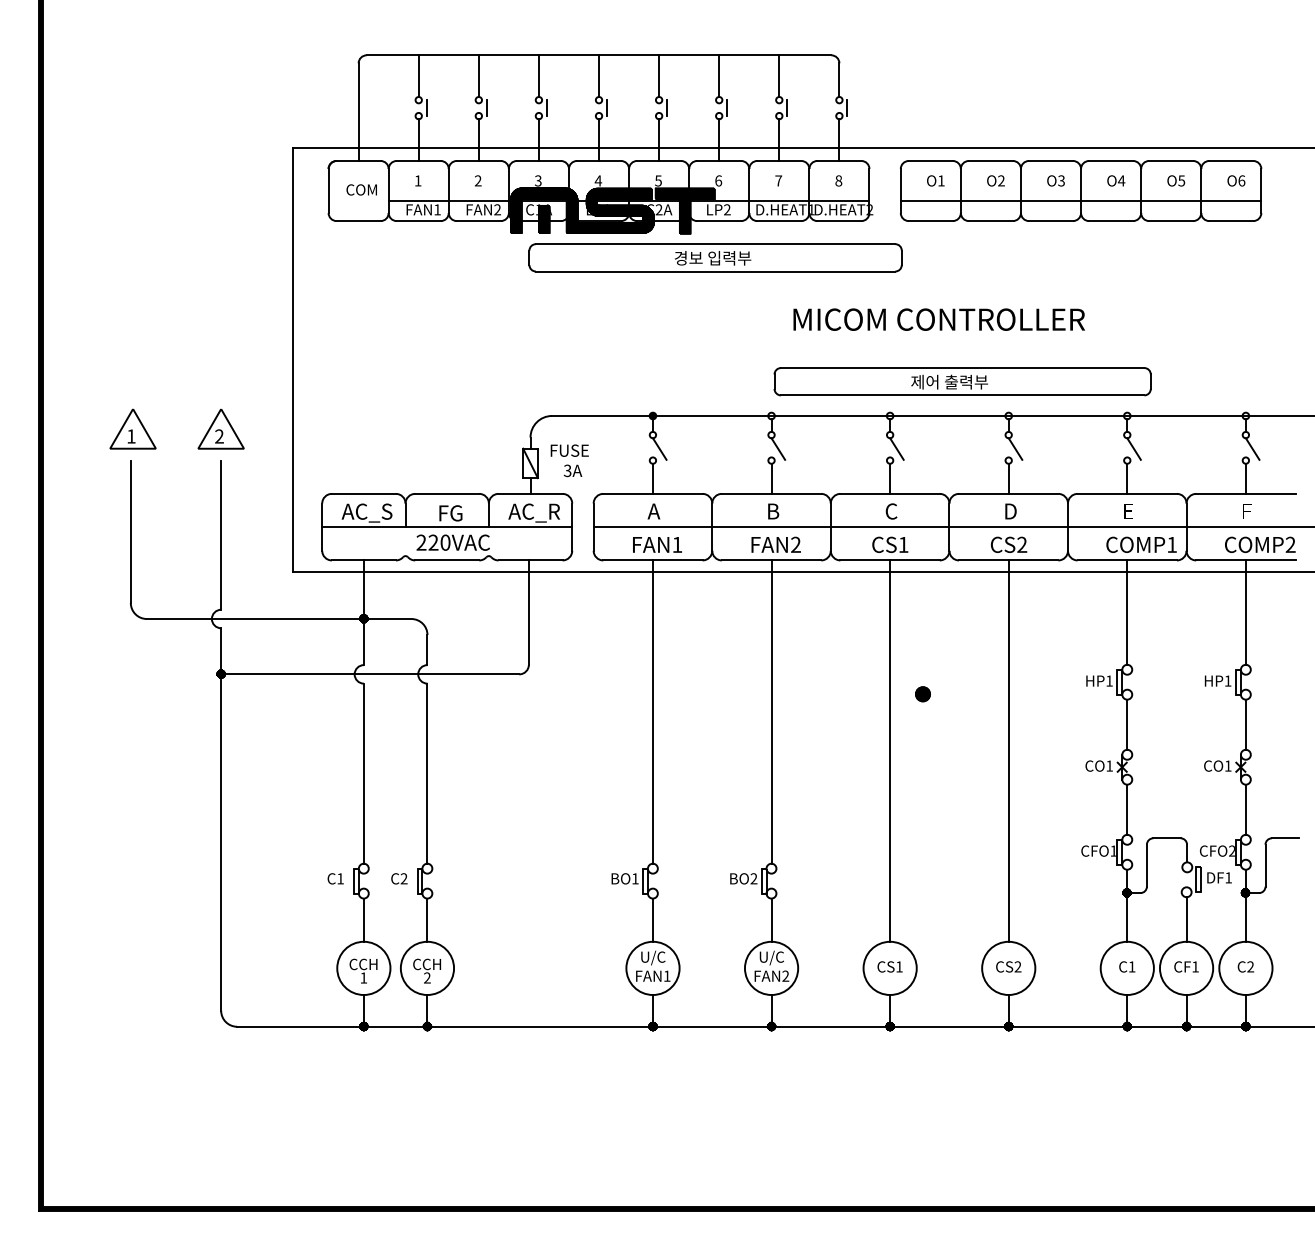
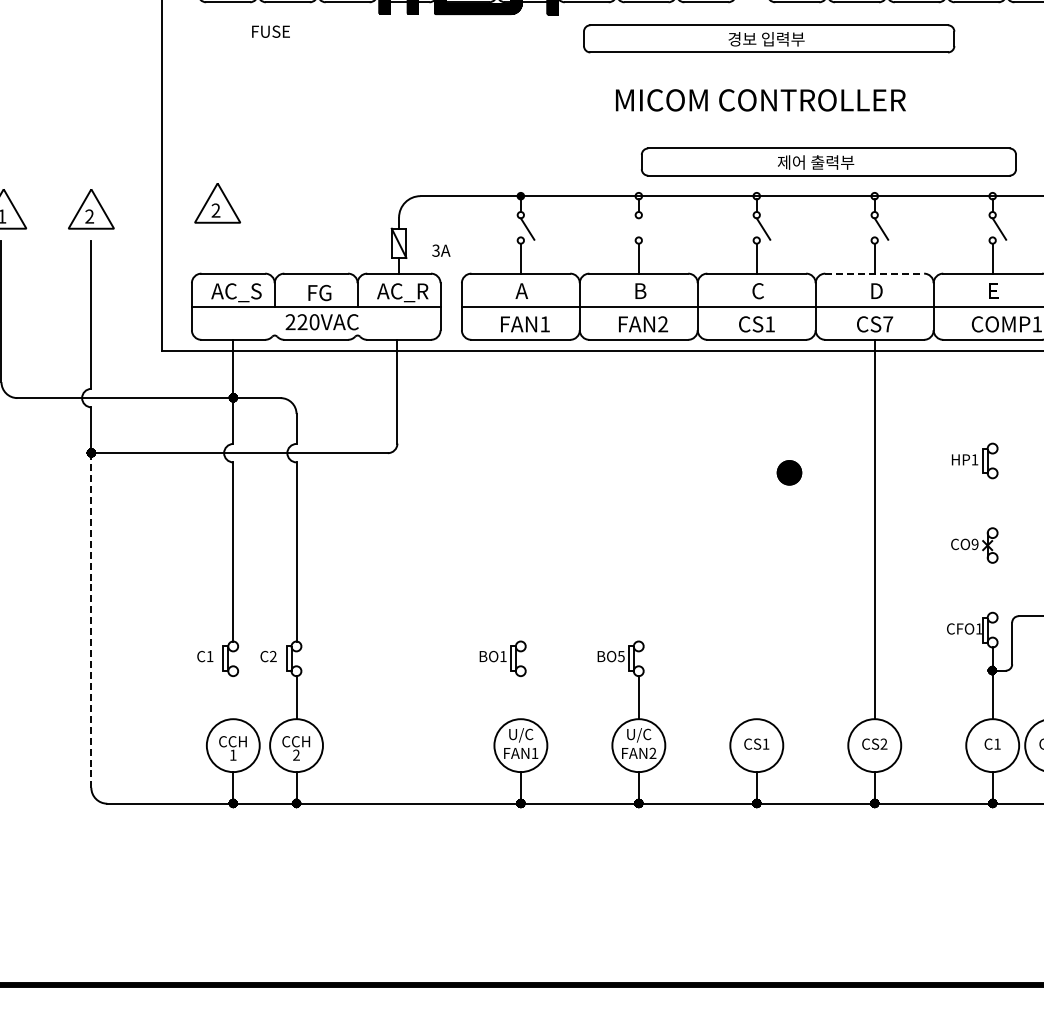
part: (715, 257) -> (769, 38), moved
text: (938, 319) -> (760, 100), moved
part: (347, 422) -> (217, 202), added
line: (778, 448) -> (645, 228), removed
text: (569, 450) -> (270, 31), moved
line: (1008, 493) -> (874, 273), solid -> dashed
text: (1022, 544) -> (888, 323), CS2 -> CS7
line: (1127, 612) -> (992, 391), removed
part: (922, 694) -> (788, 473), size x1.6
line: (652, 711) -> (520, 490), removed
line: (771, 711) -> (638, 490), removed
line: (1127, 724) -> (992, 503), removed
line: (890, 750) -> (757, 528), removed
text: (1109, 765) -> (974, 543), CO1 -> CO9
line: (1127, 809) -> (992, 587), removed
line: (221, 843) -> (91, 621), solid -> dashed
text: (753, 878) -> (620, 656), BO2 -> BO5
line: (363, 919) -> (232, 697), removed
line: (652, 919) -> (520, 697), removed

